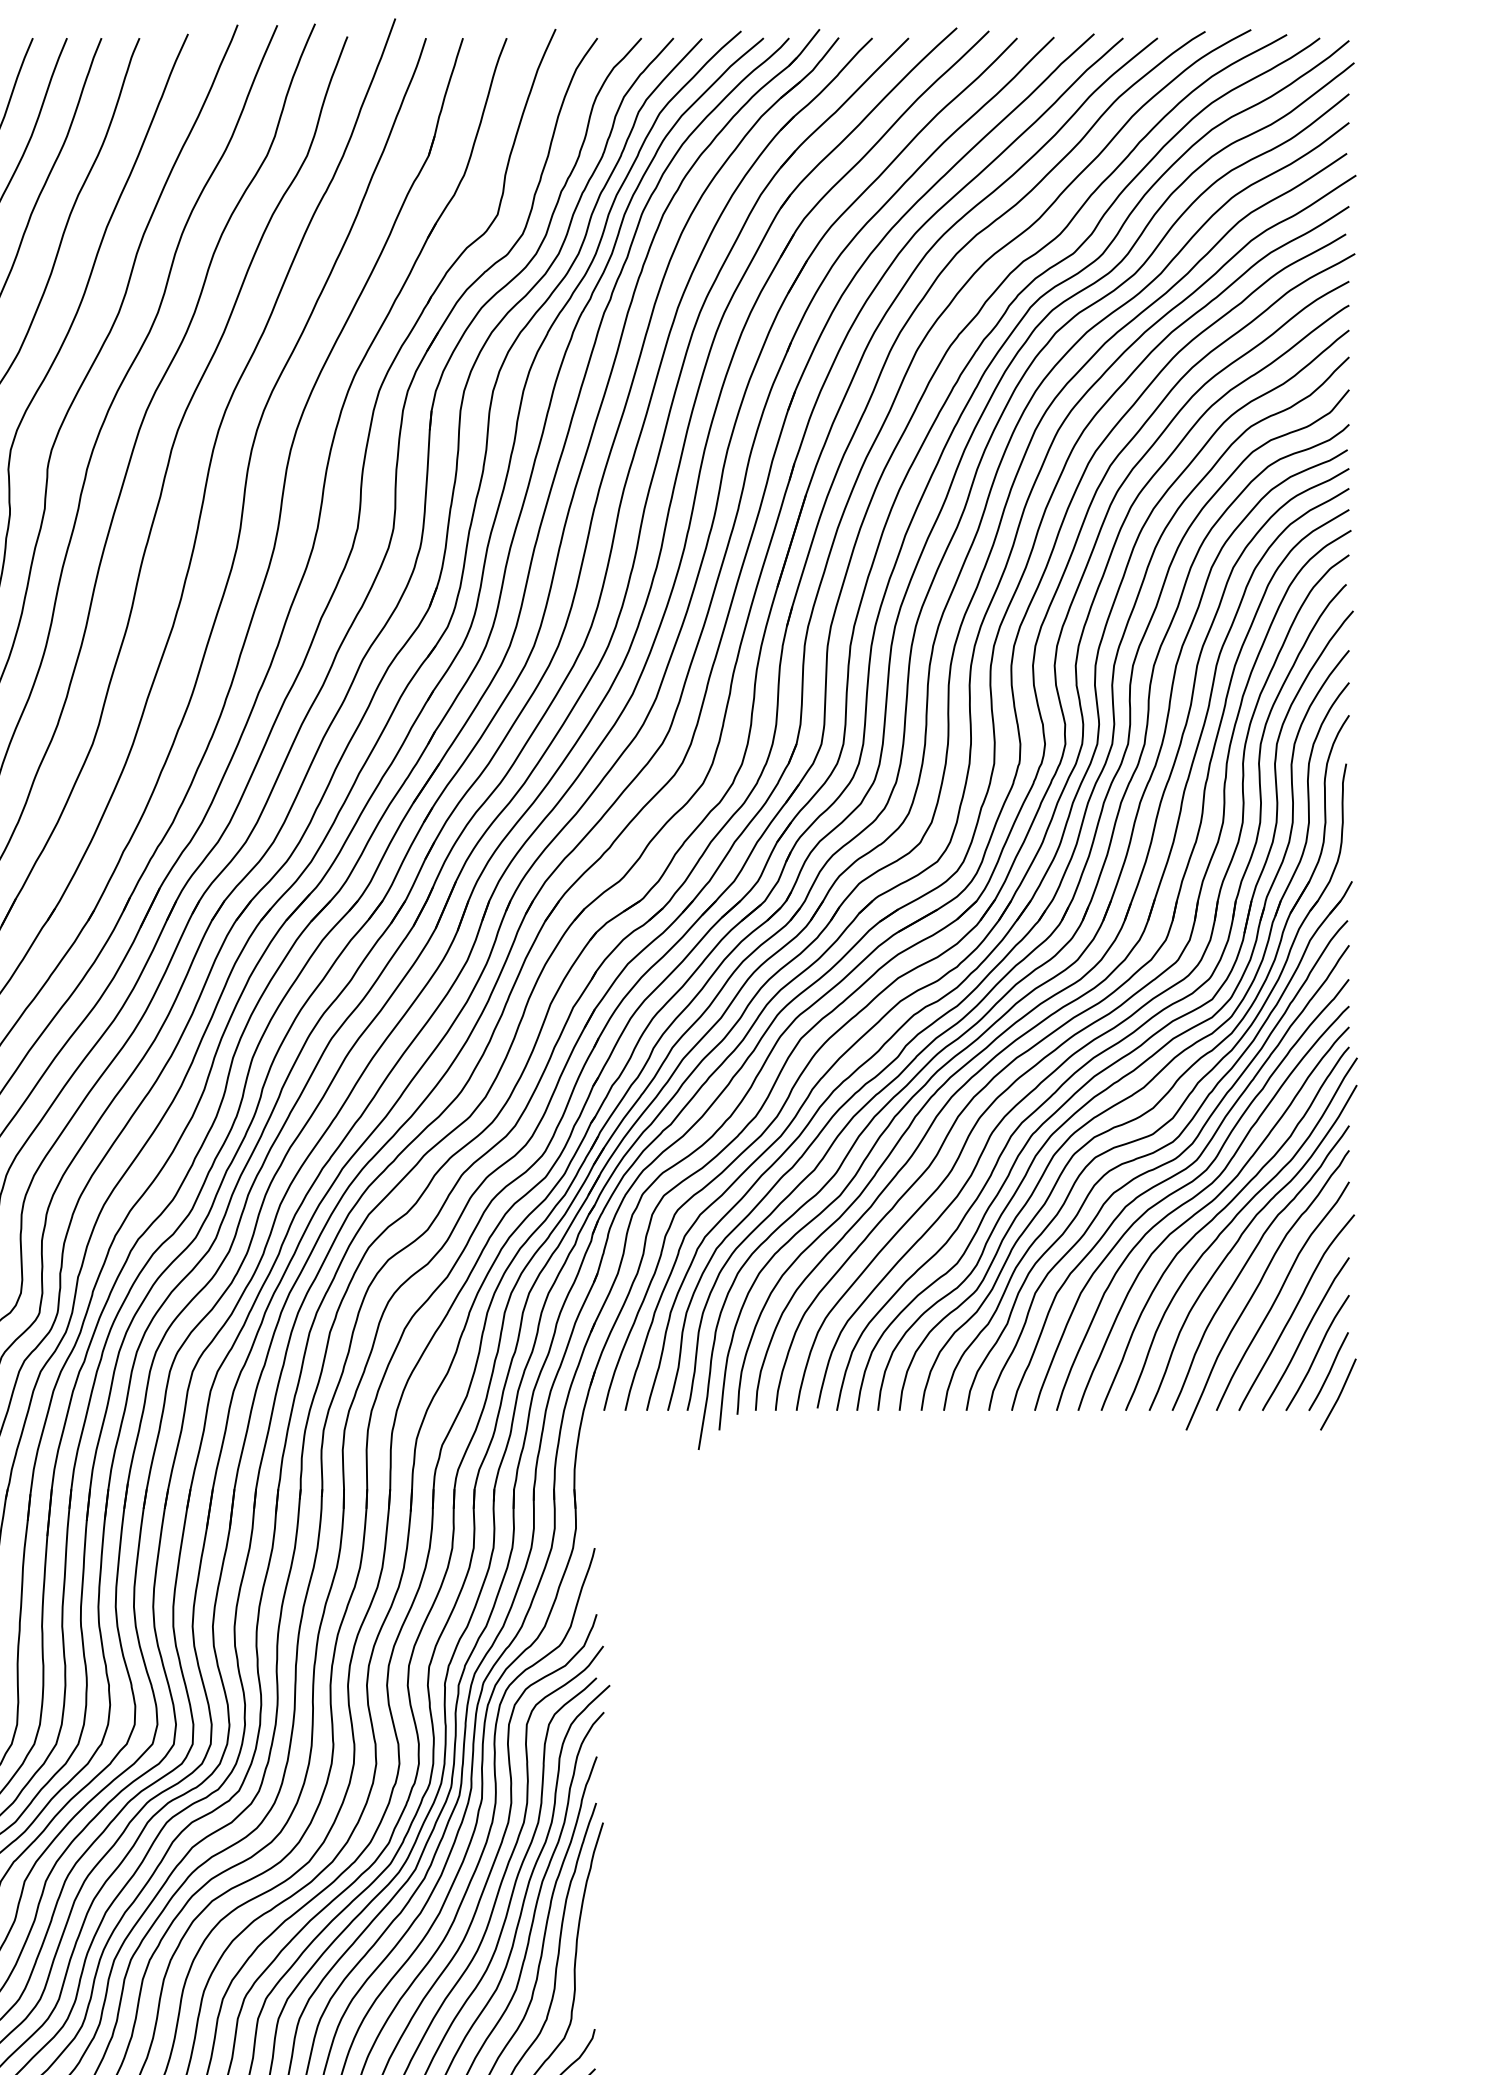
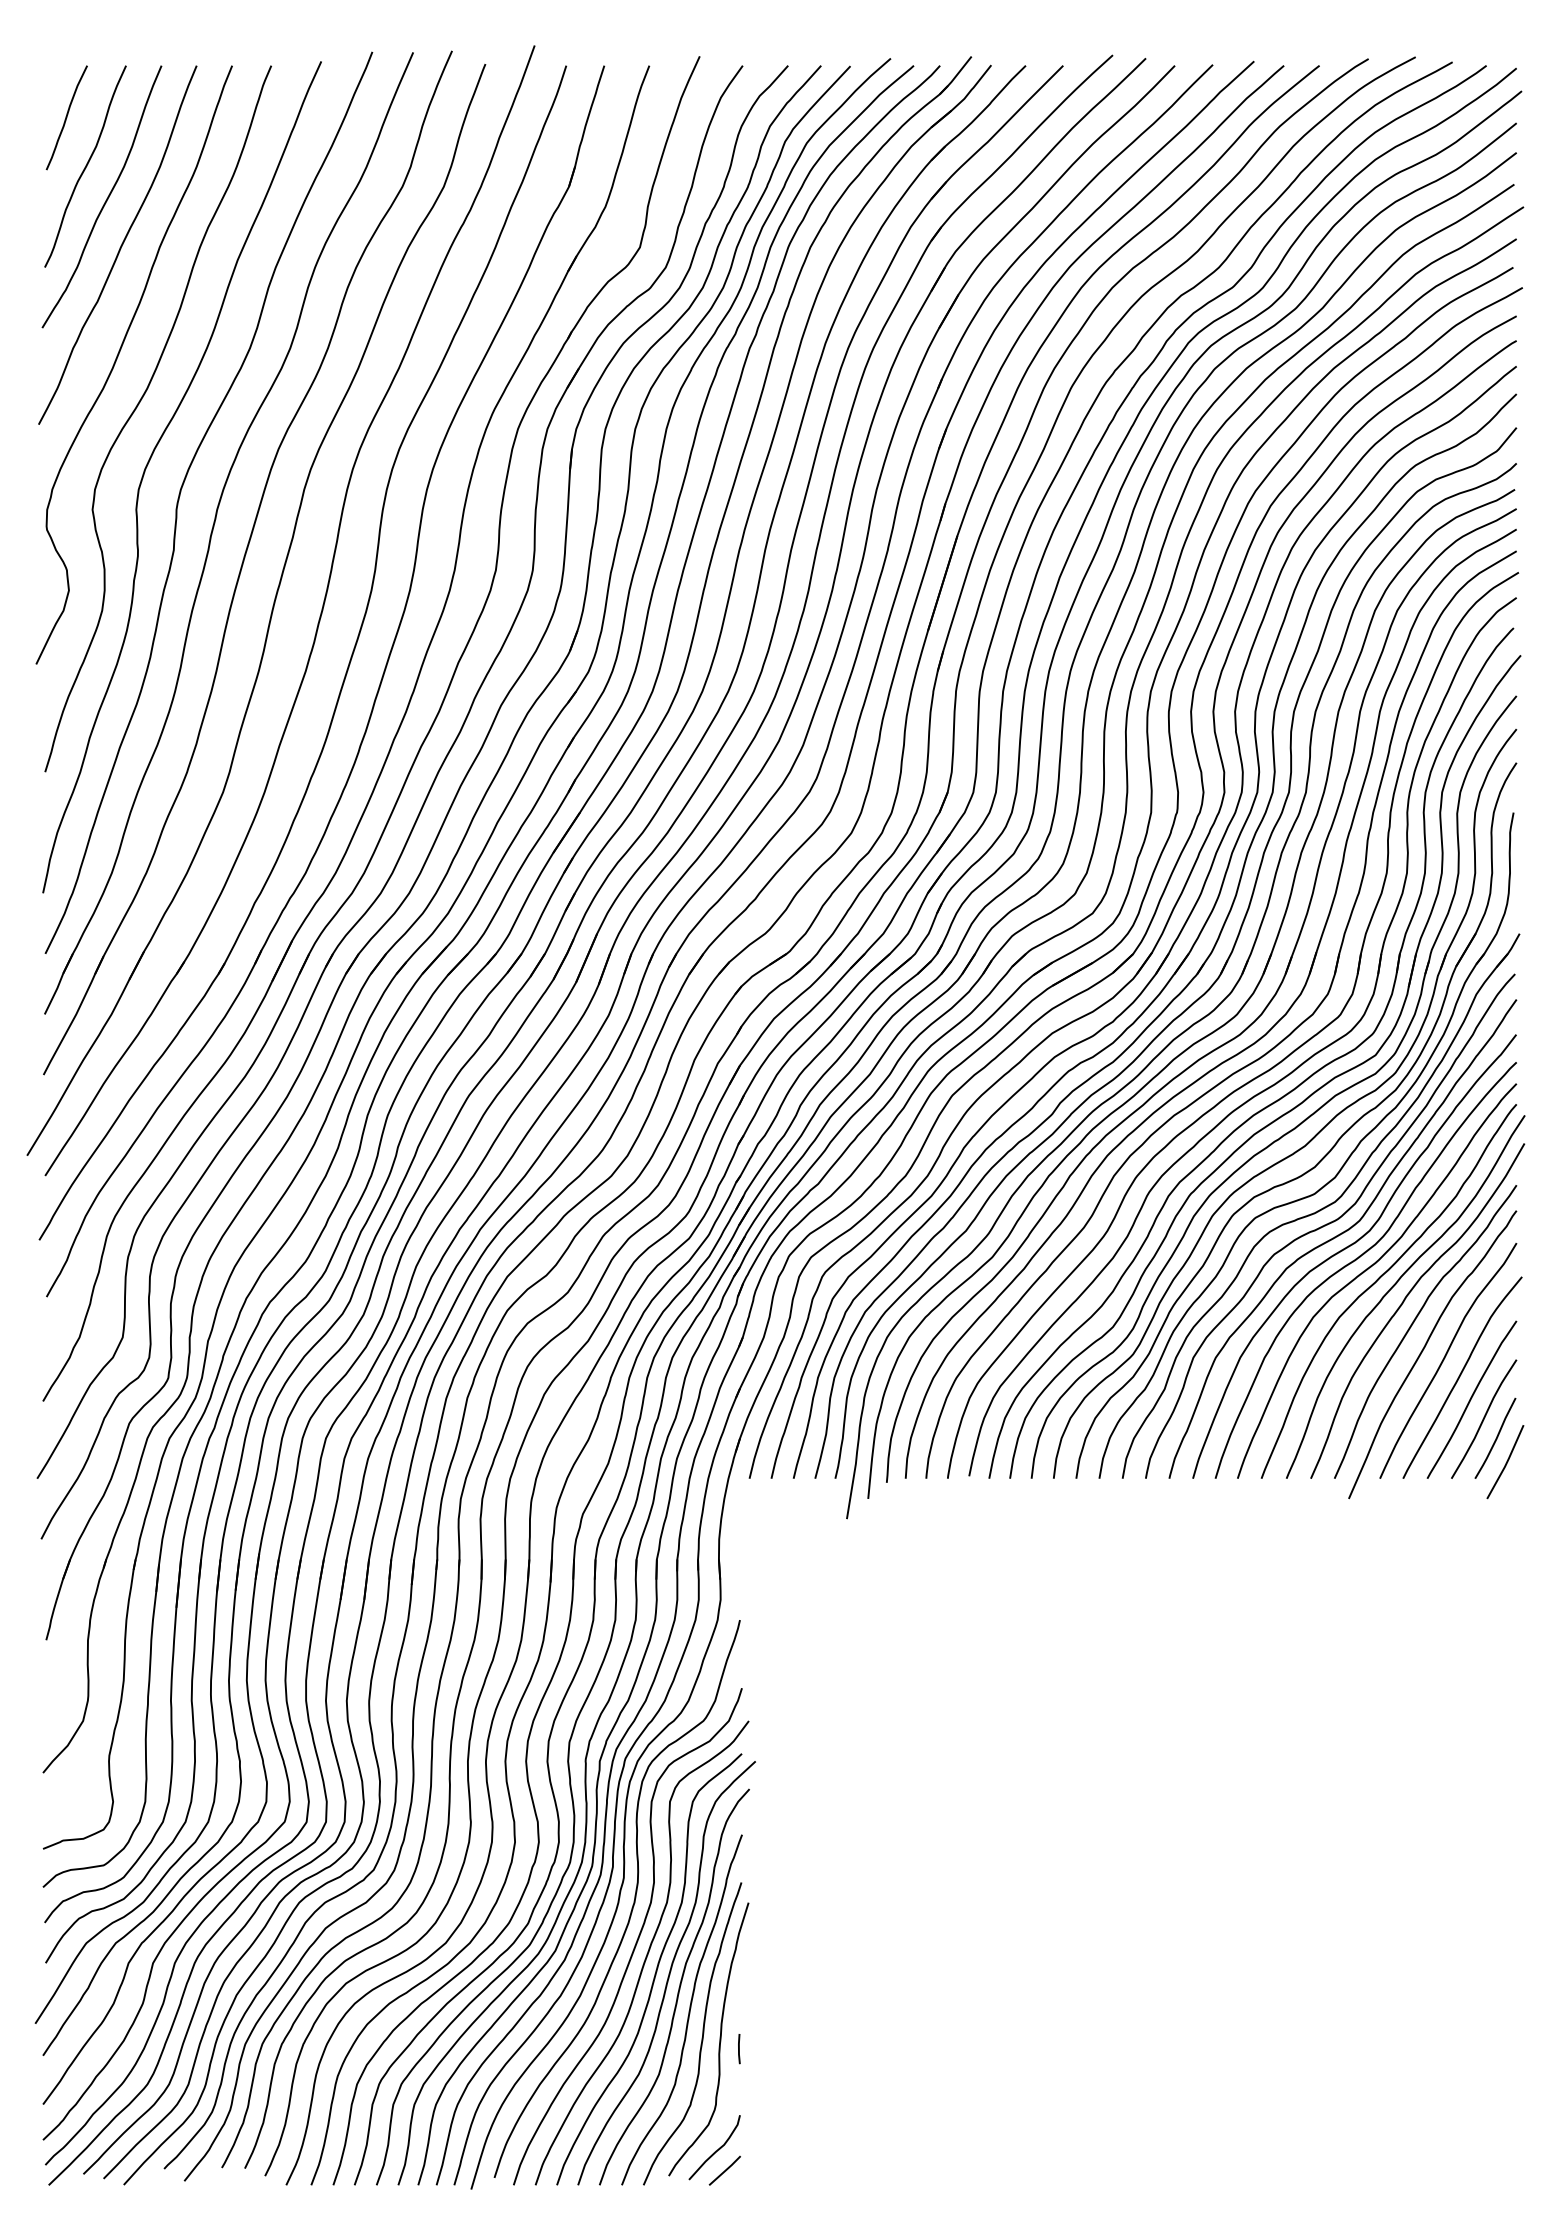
line: (594, 1965) -> (739, 2049), added

